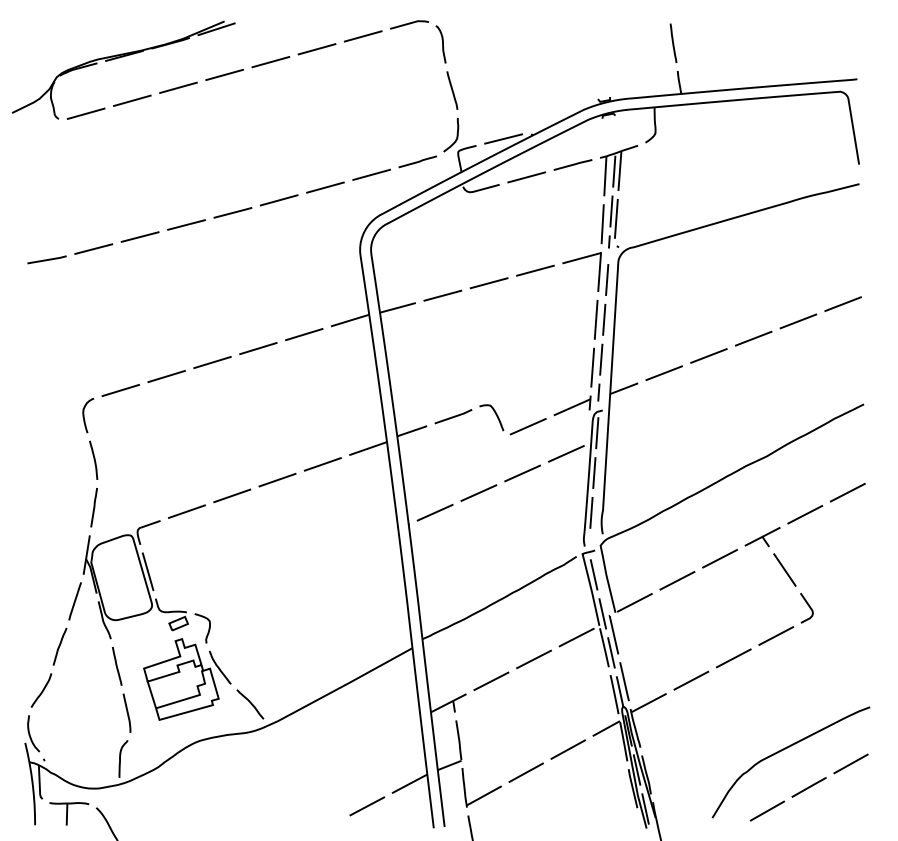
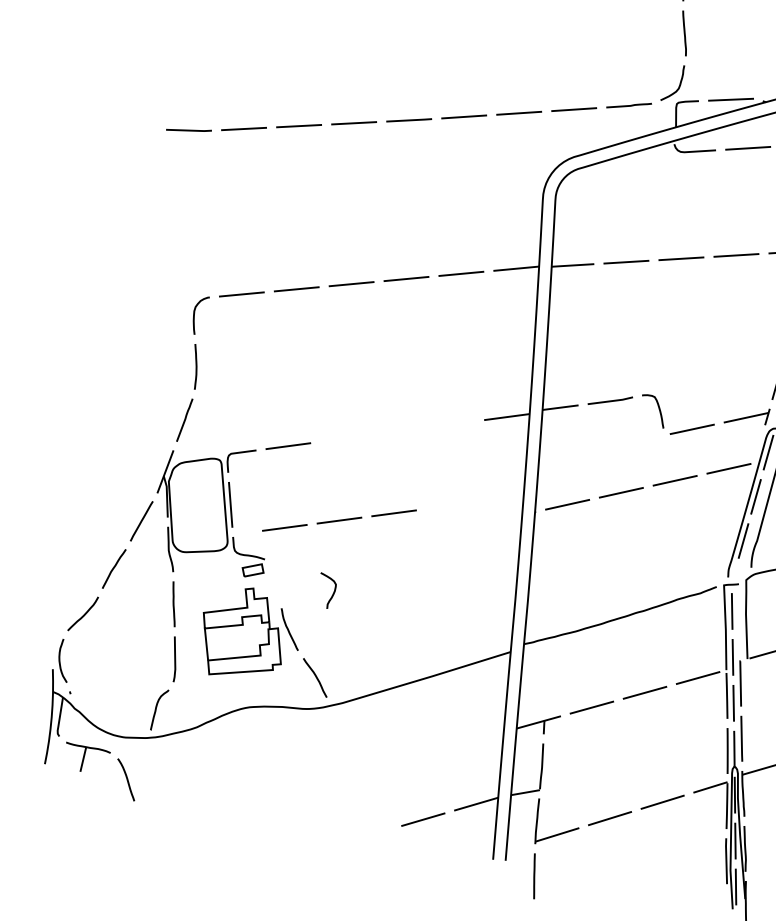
line: (277, 480) -> (339, 520), moved
curve: (208, 628) -> (332, 592), moved

